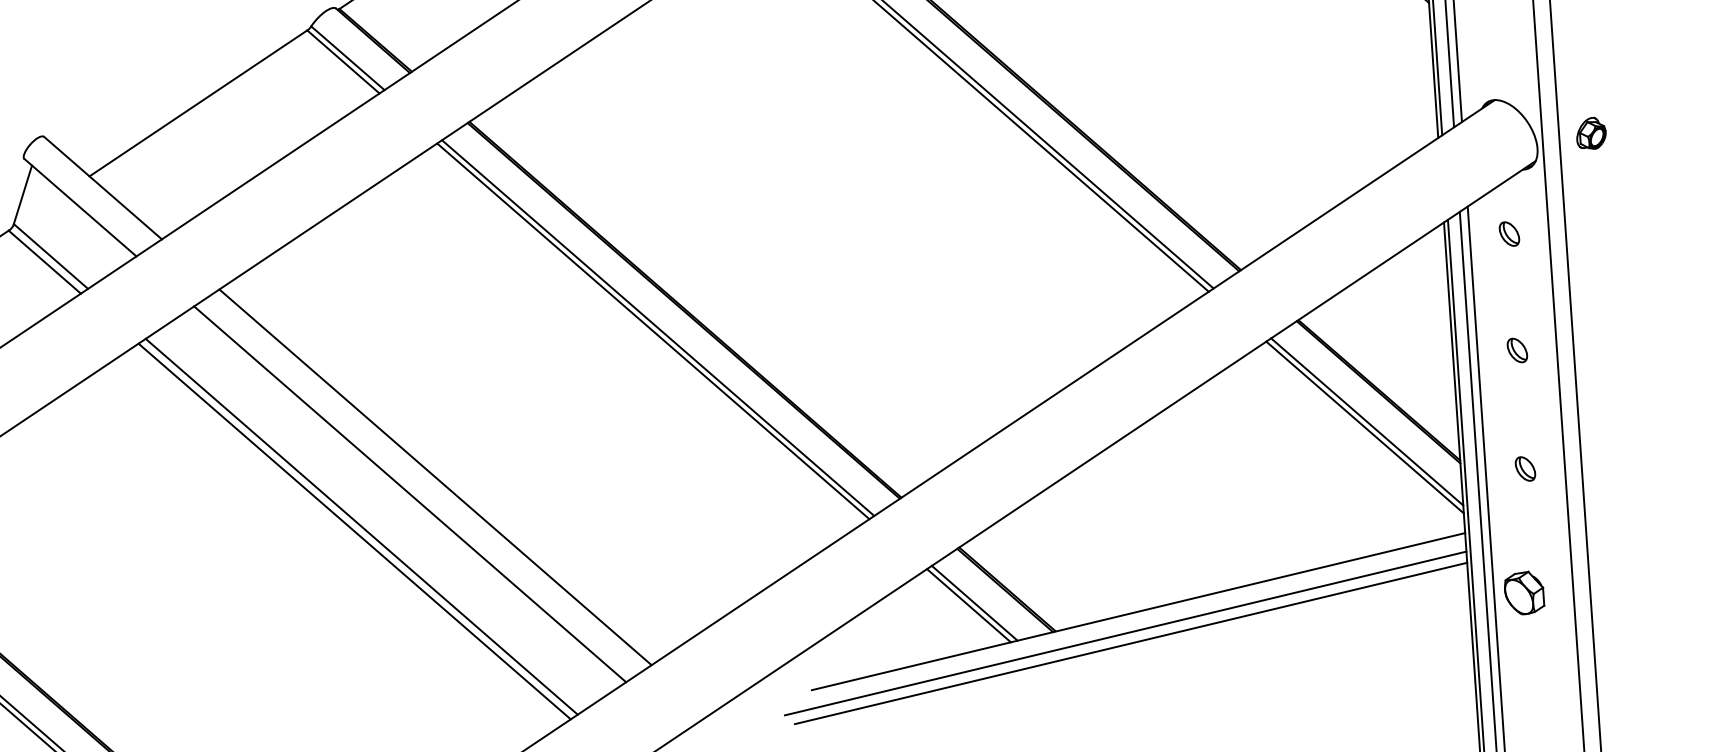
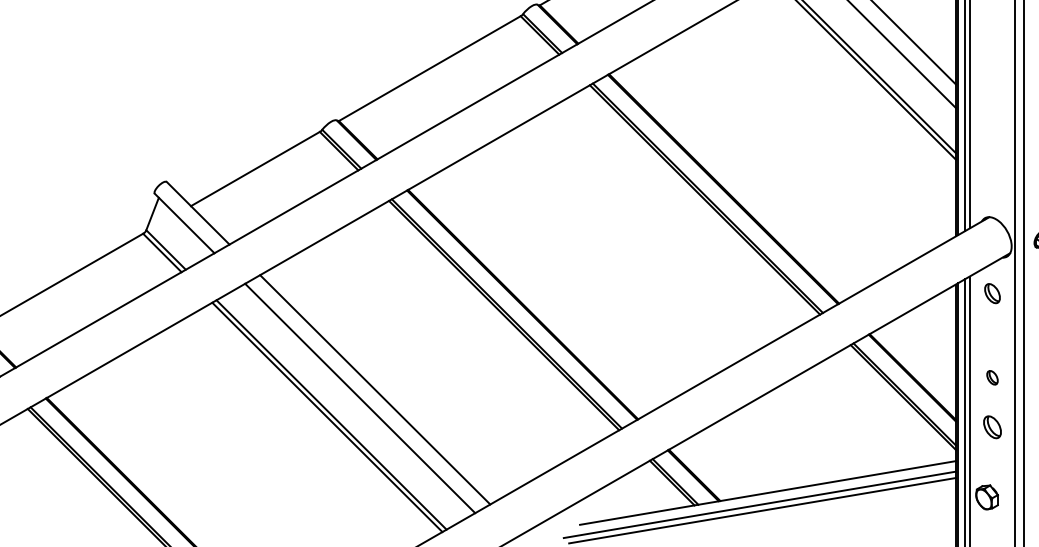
part: (1509, 233) -> (992, 293), size x1.4
part: (1517, 349) -> (992, 377), moved
part: (1525, 467) -> (992, 426), size x1.6

